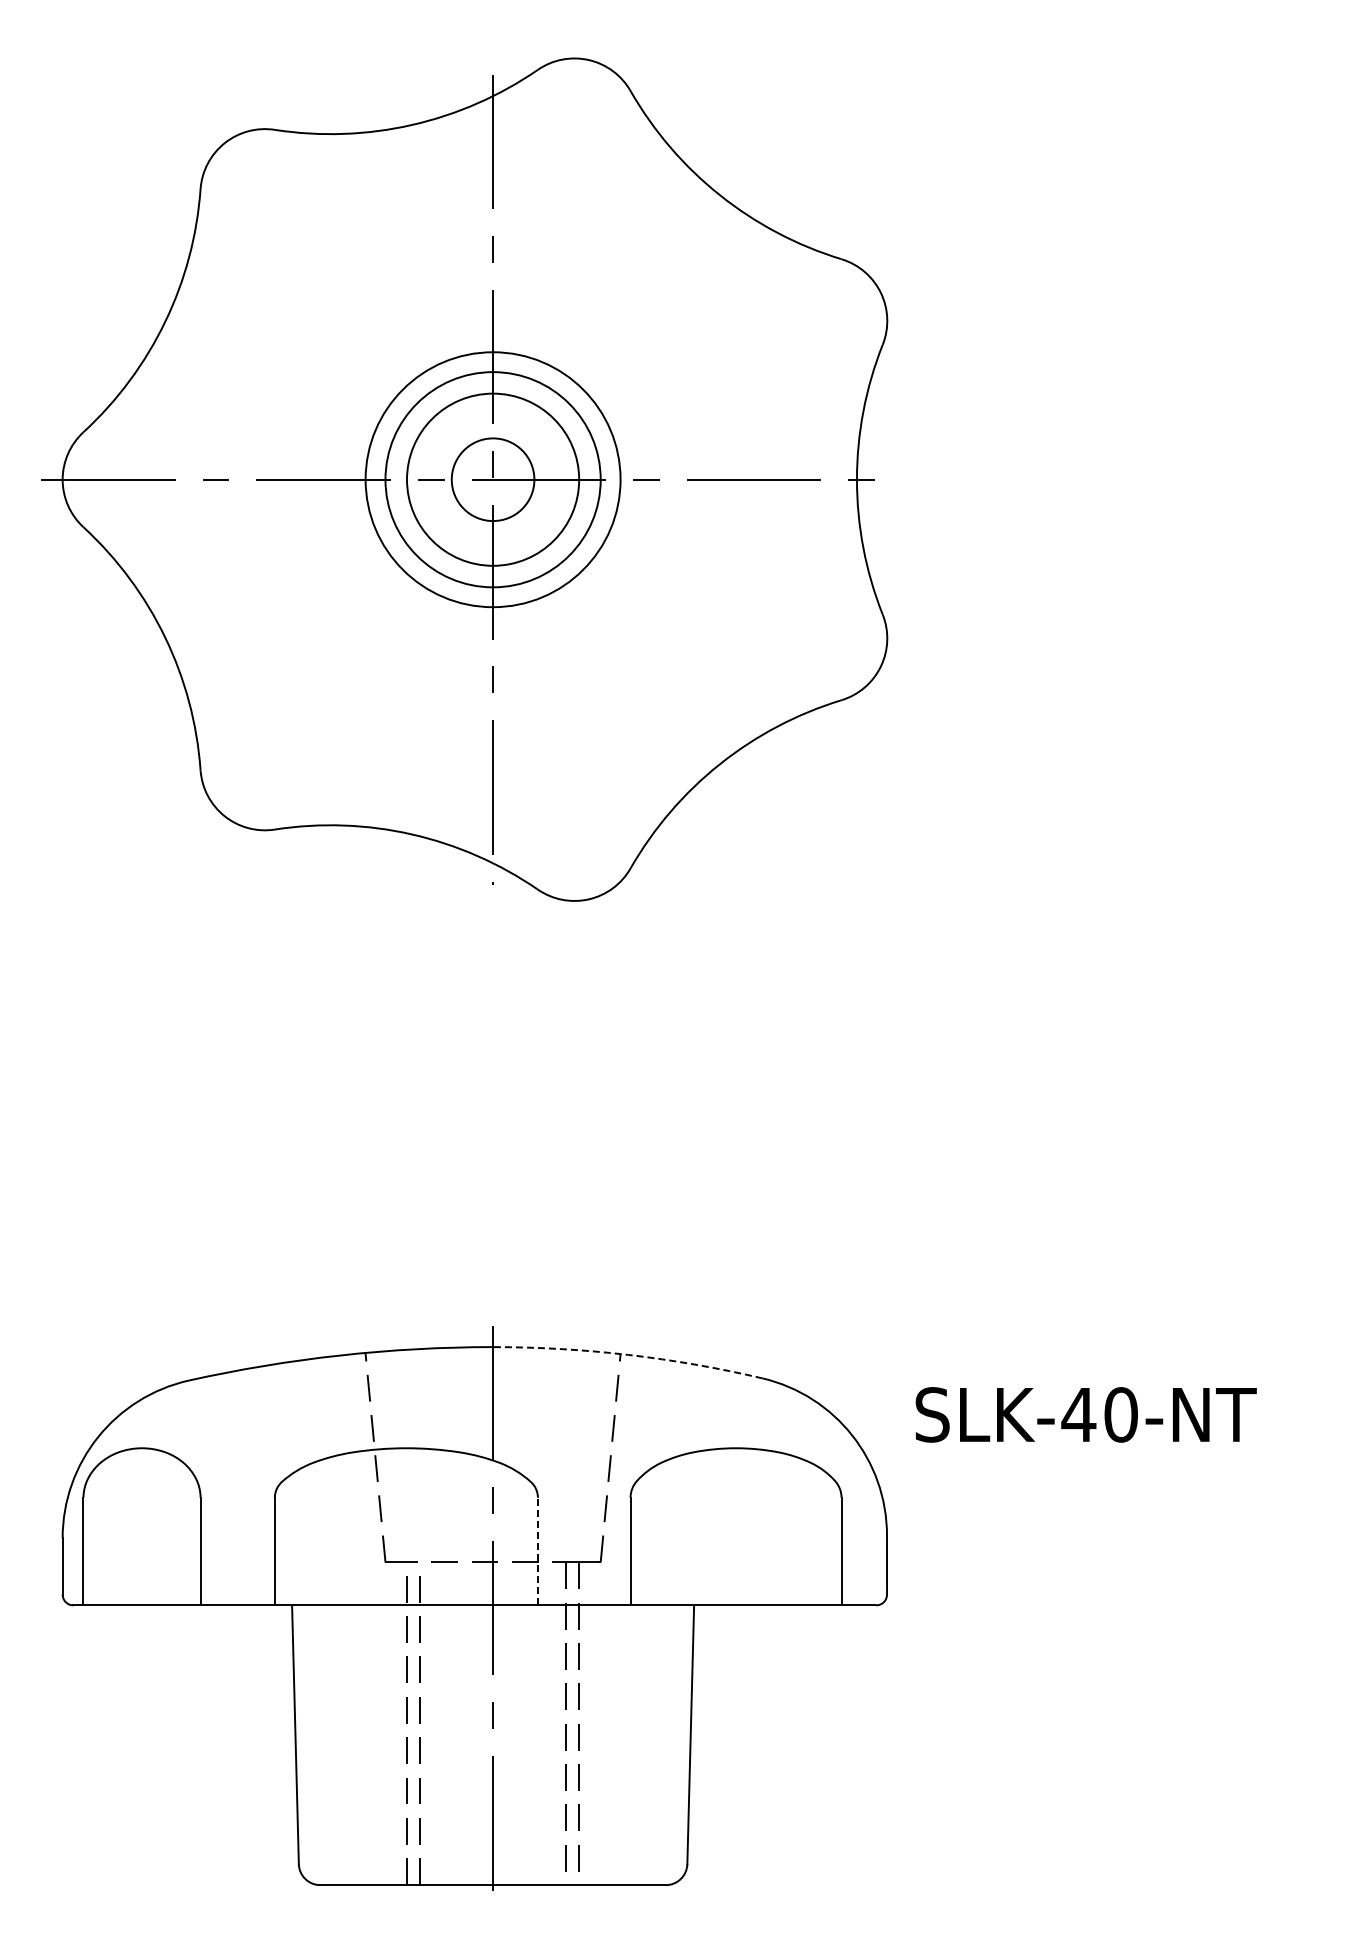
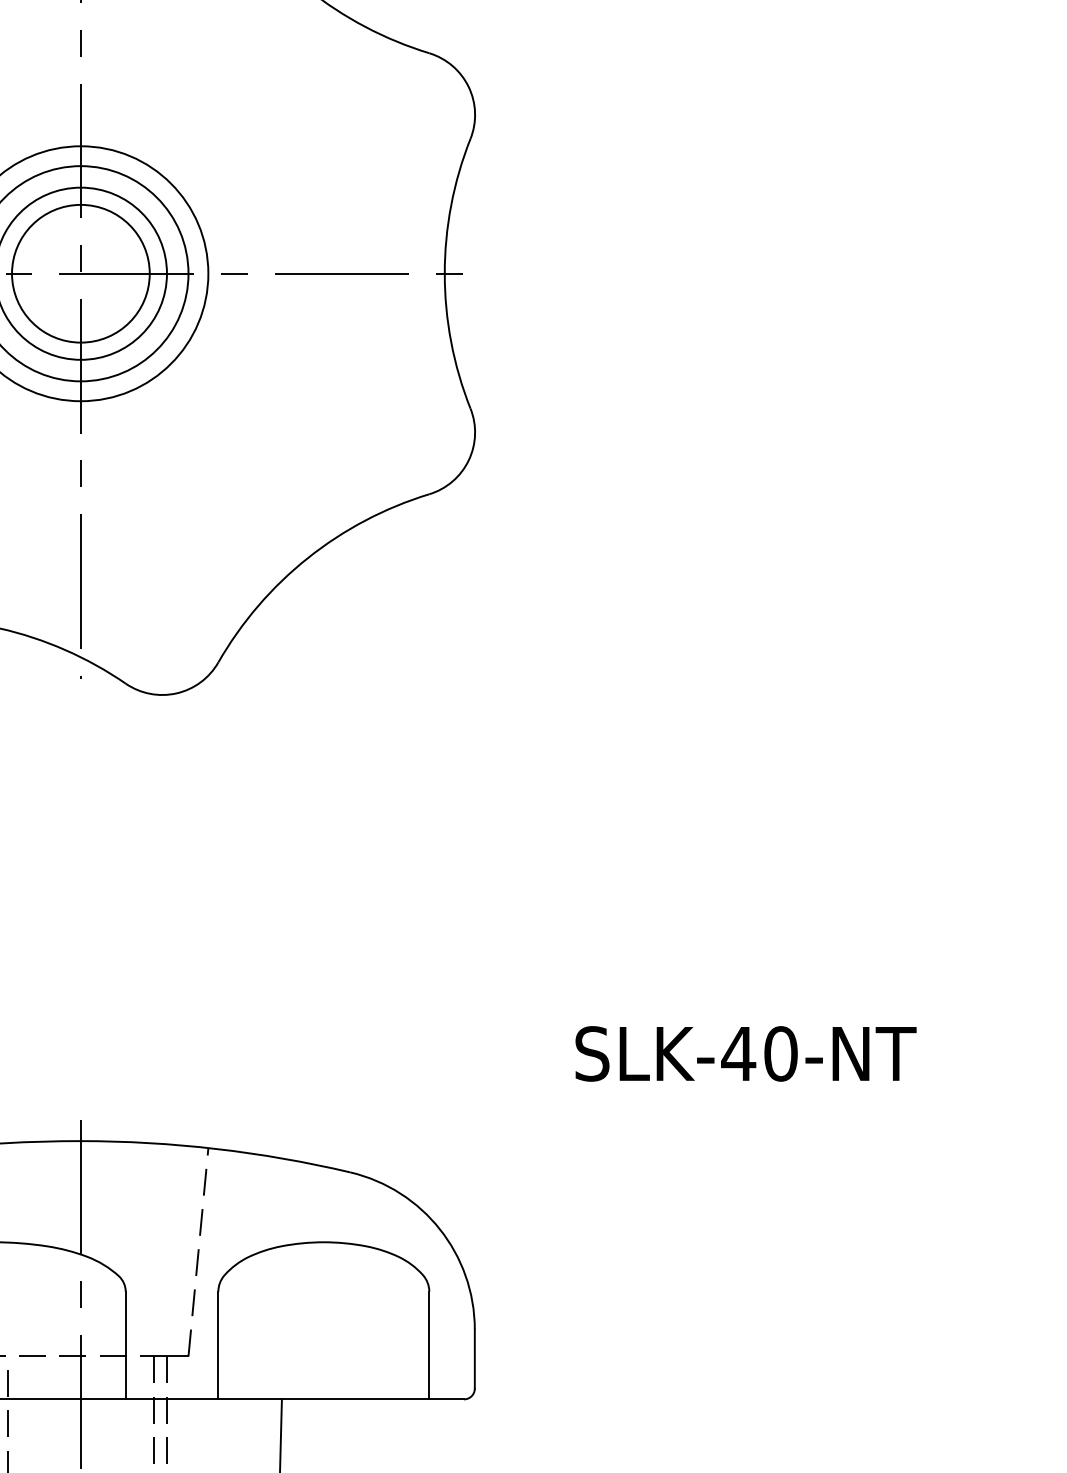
circle: (492, 479) -> (80, 273), size x1.67
arc: (628, 1354) -> (216, 1148), dashed -> solid
text: (1085, 1414) -> (745, 1053), moved
line: (537, 1551) -> (125, 1345), dashed -> solid

